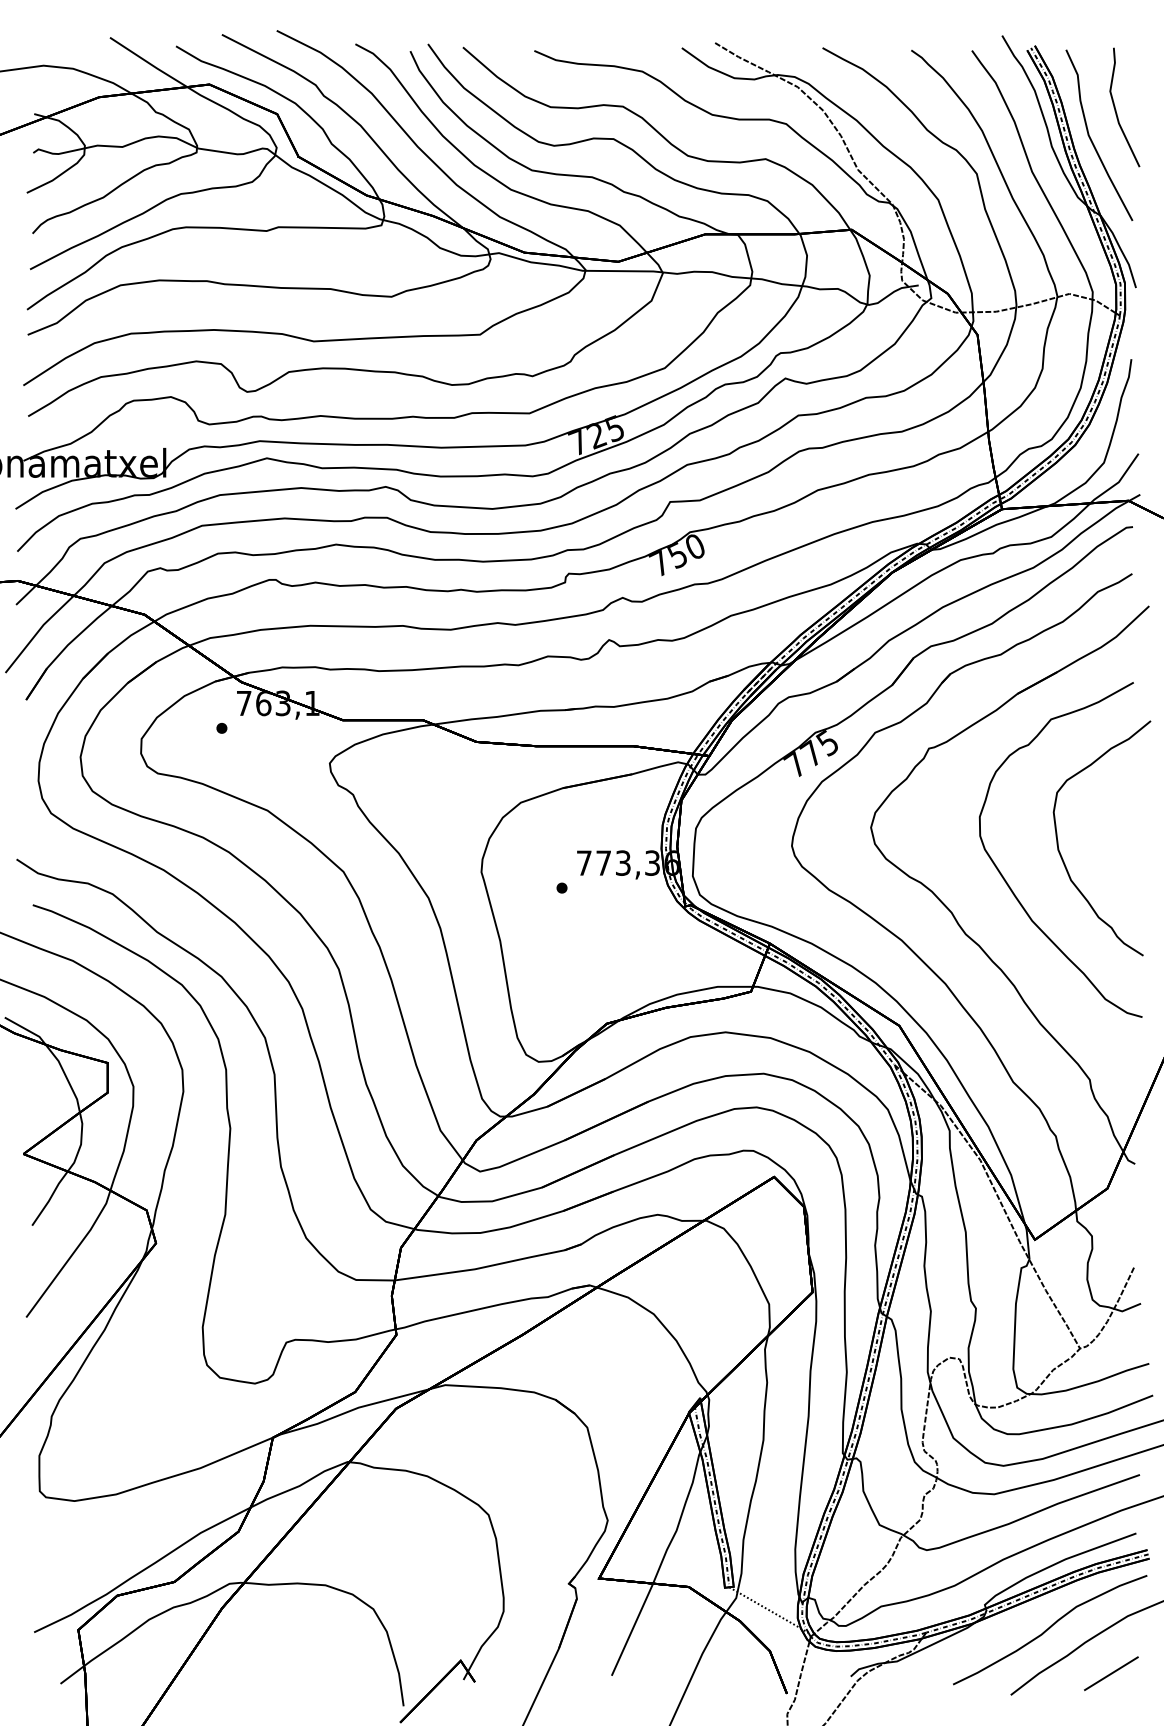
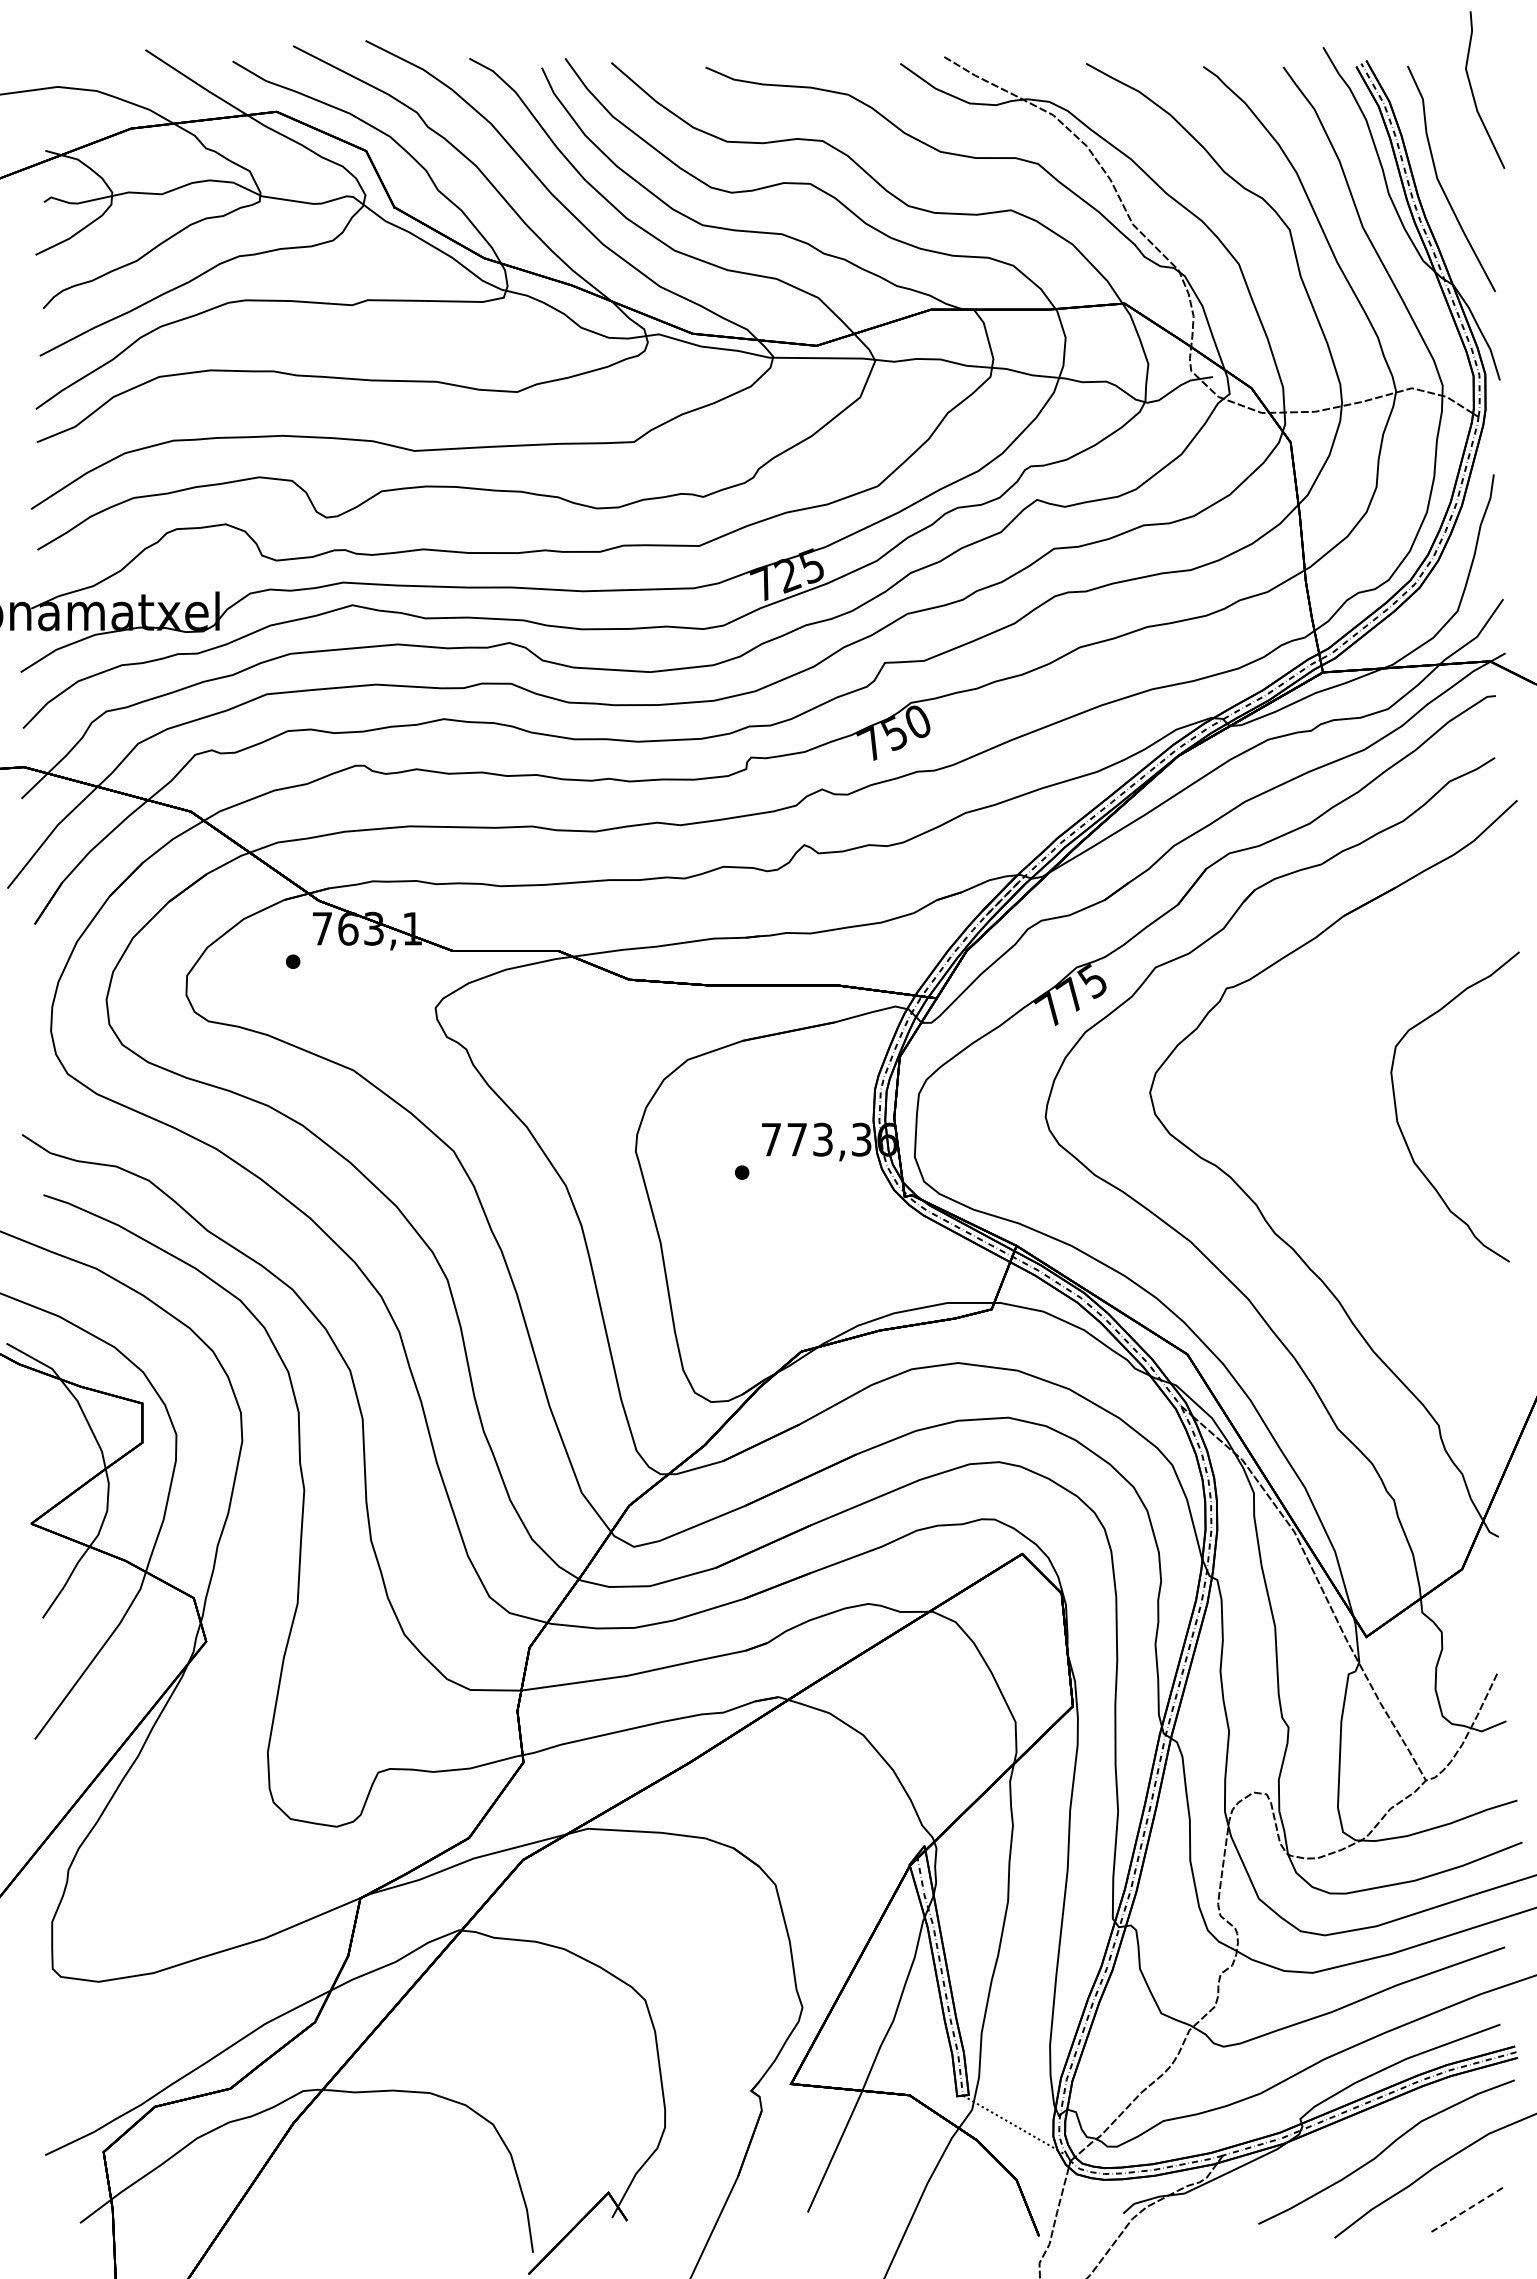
line: (1116, 109) -> (1473, 92), moved
curve: (1008, 884) -> (1331, 1167), removed
line: (1111, 1673) -> (1467, 2209), solid -> dashed

